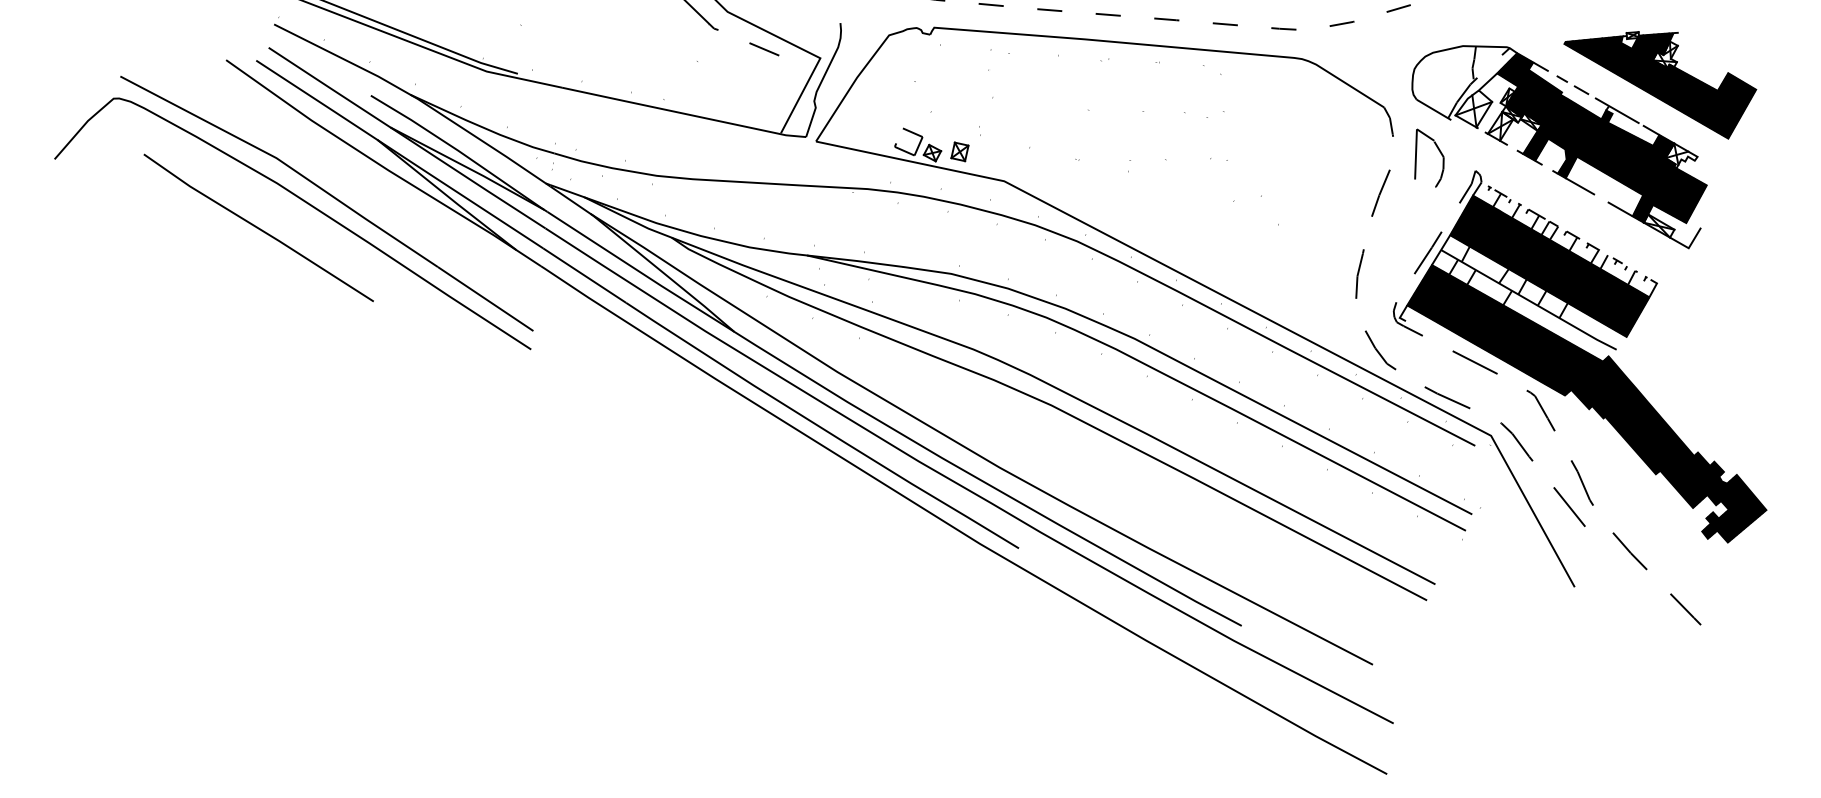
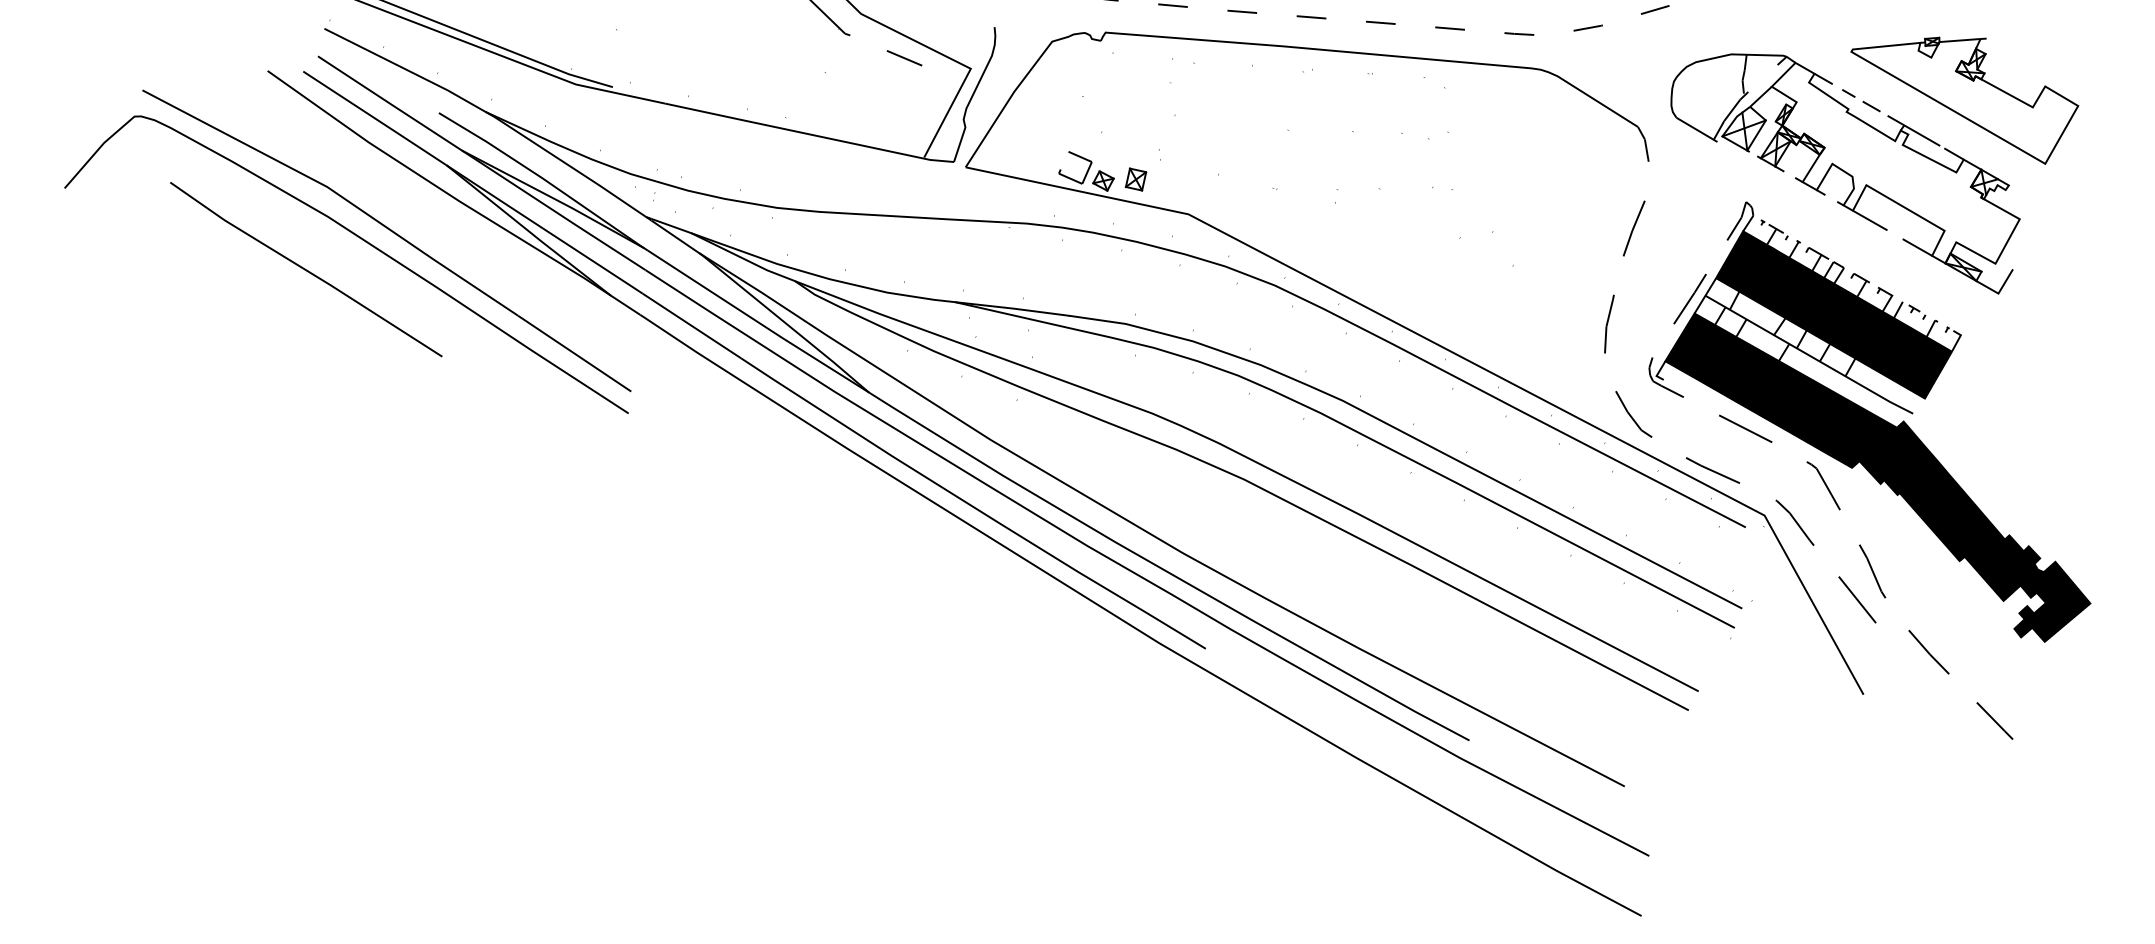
hatch: (1659, 85) -> (1963, 101), removed
hatch: (1601, 137) -> (1895, 162), removed
part: (1439, 152) -> (1703, 180), removed

